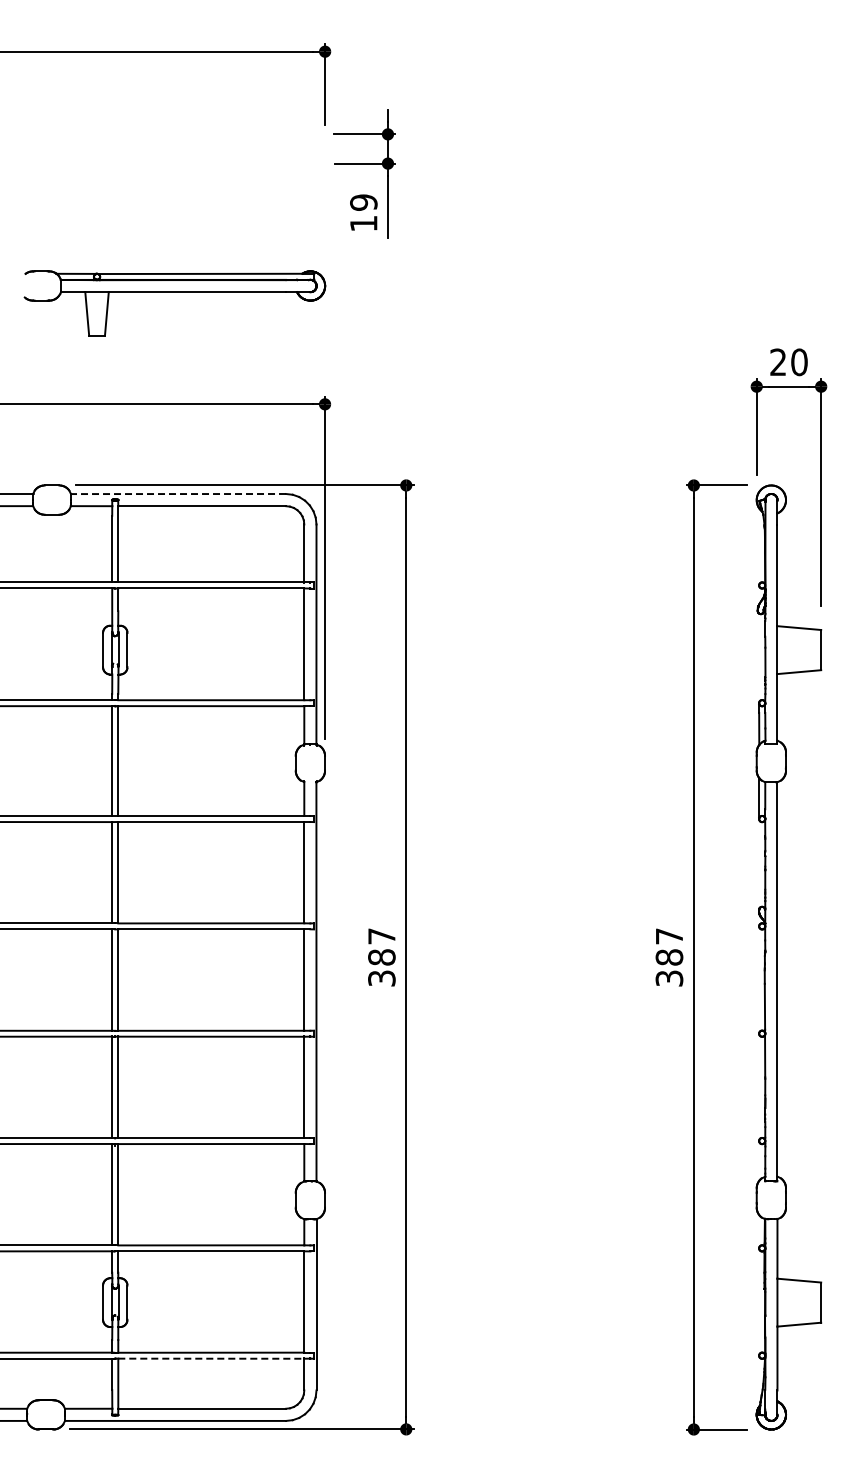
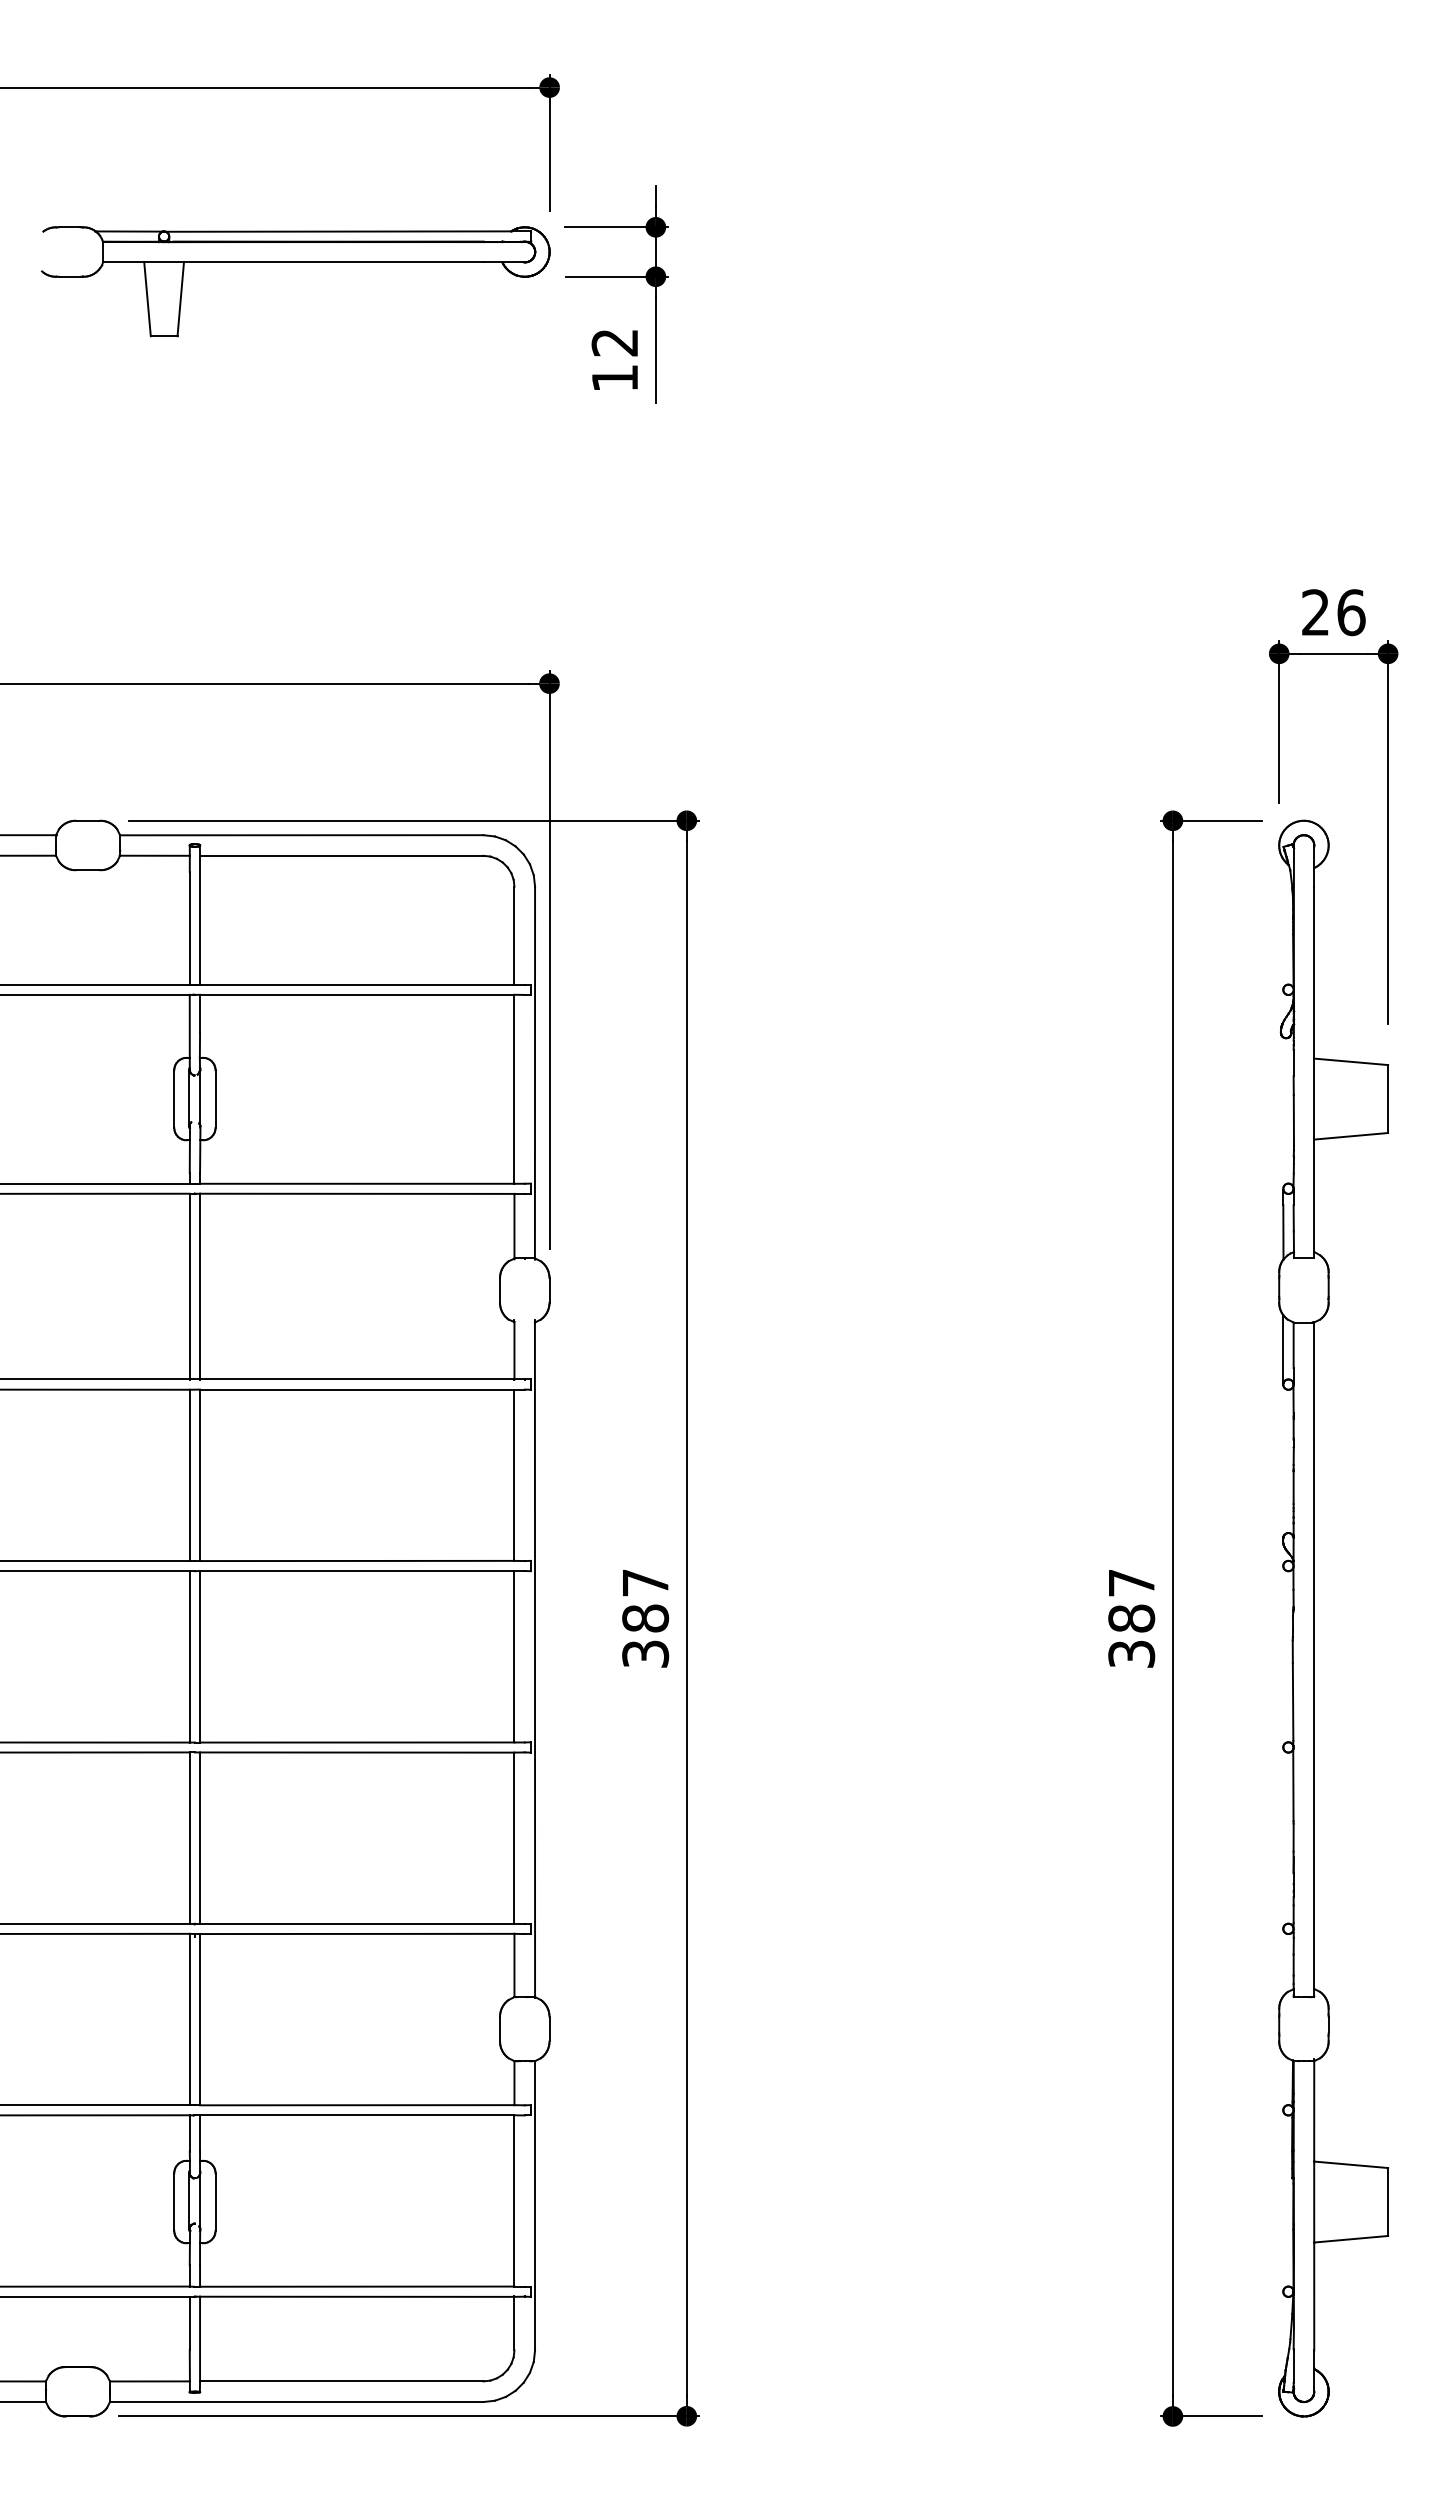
text: (363, 202) -> (614, 342), 19 -> 12
part: (174, 292) -> (295, 263), moved
text: (799, 361) -> (1351, 611), 20 -> 26
line: (178, 494) -> (301, 836), dashed -> solid
line: (211, 1358) -> (357, 2296), dashed -> solid

